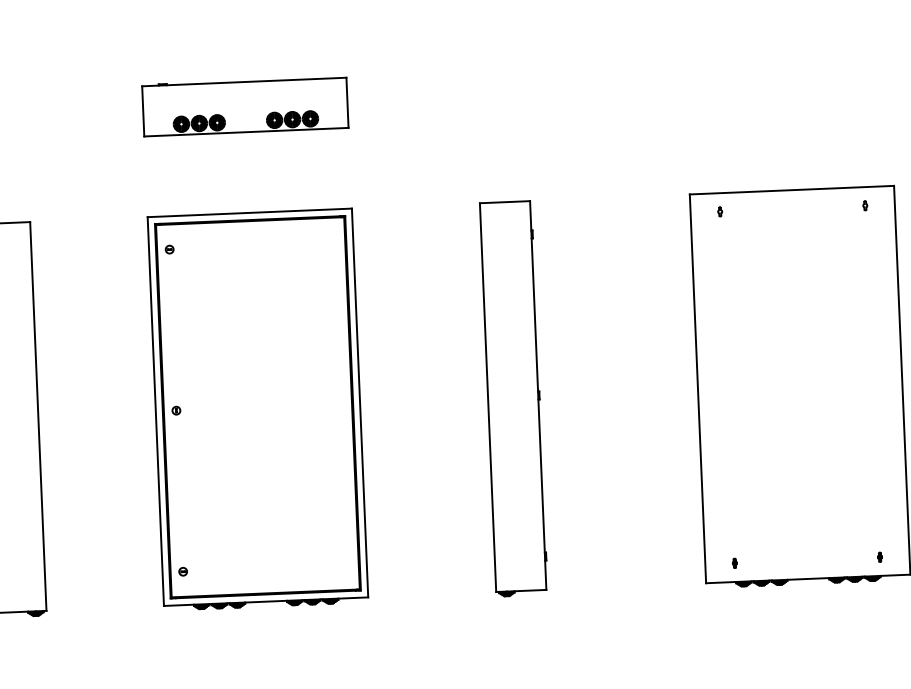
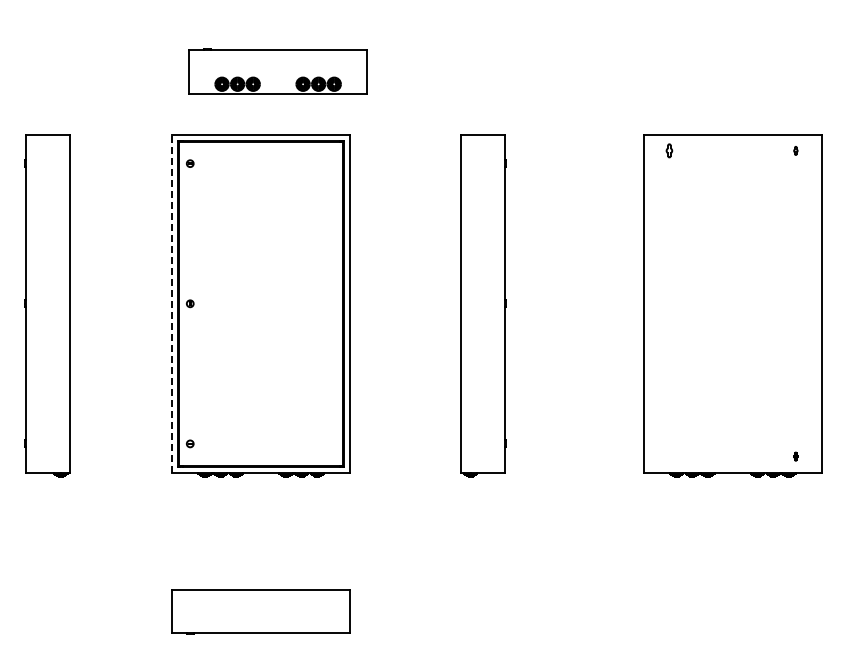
part: (244, 106) -> (277, 71), moved
part: (719, 211) -> (669, 150), size x1.6
line: (156, 411) -> (172, 303), solid -> dashed
part: (734, 563) -> (669, 456), removed

